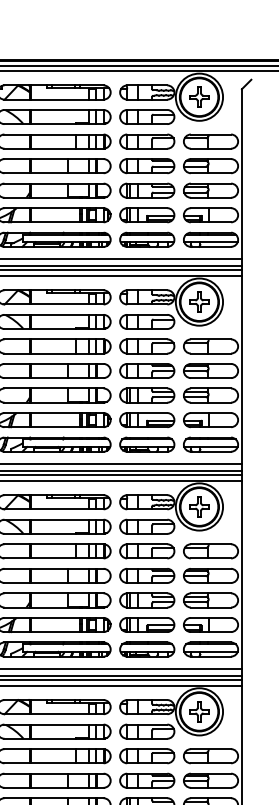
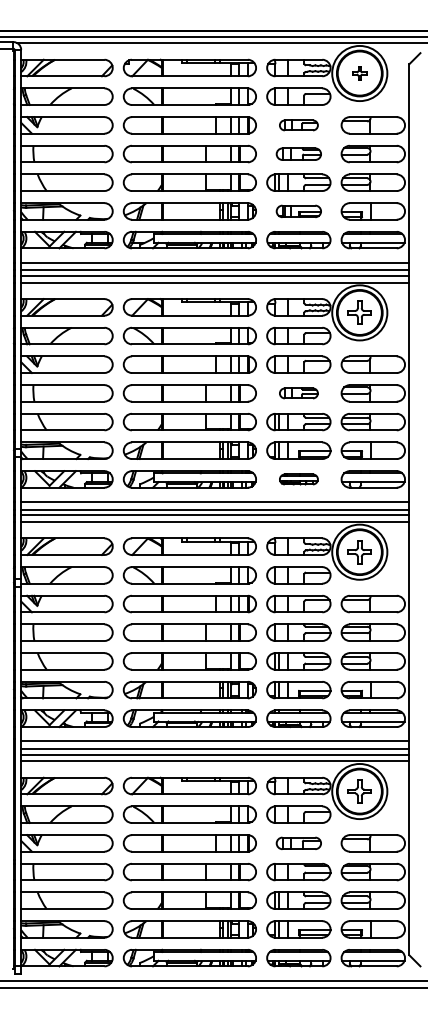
part: (199, 97) -> (359, 73), size x0.6
part: (146, 141) -> (298, 125), size x0.6
part: (146, 166) -> (298, 154), size x0.7
part: (146, 215) -> (298, 211), size x0.7
part: (146, 371) -> (298, 393), size x0.6
part: (146, 444) -> (298, 479), size x0.6
part: (146, 756) -> (298, 843), size x0.7

